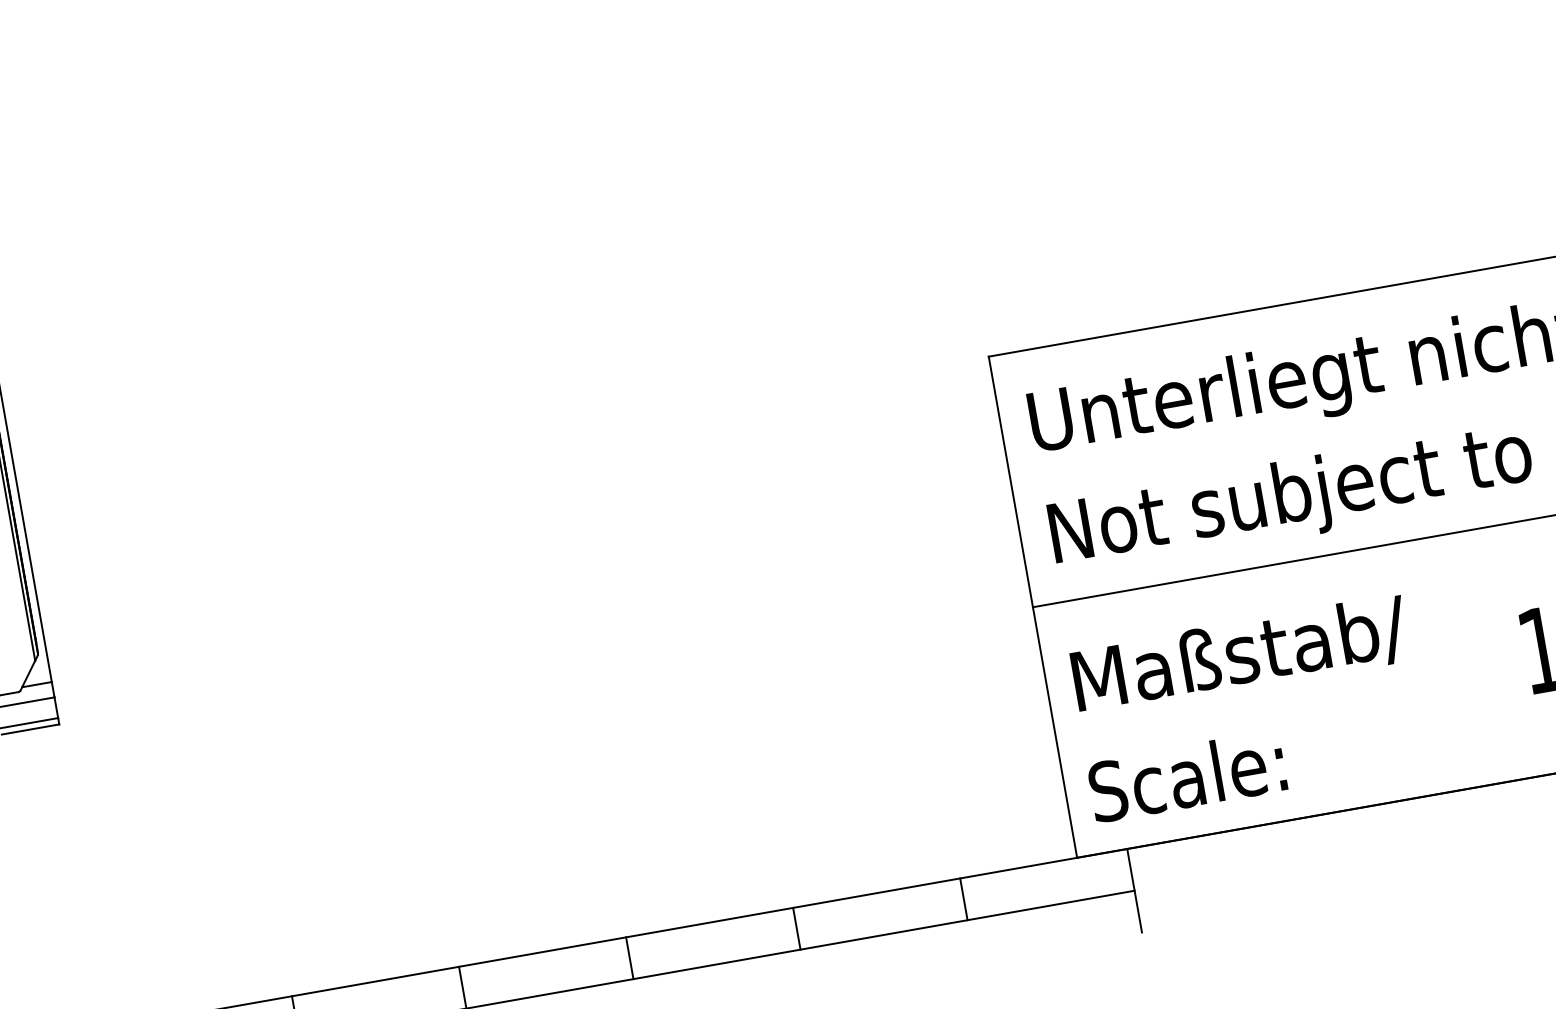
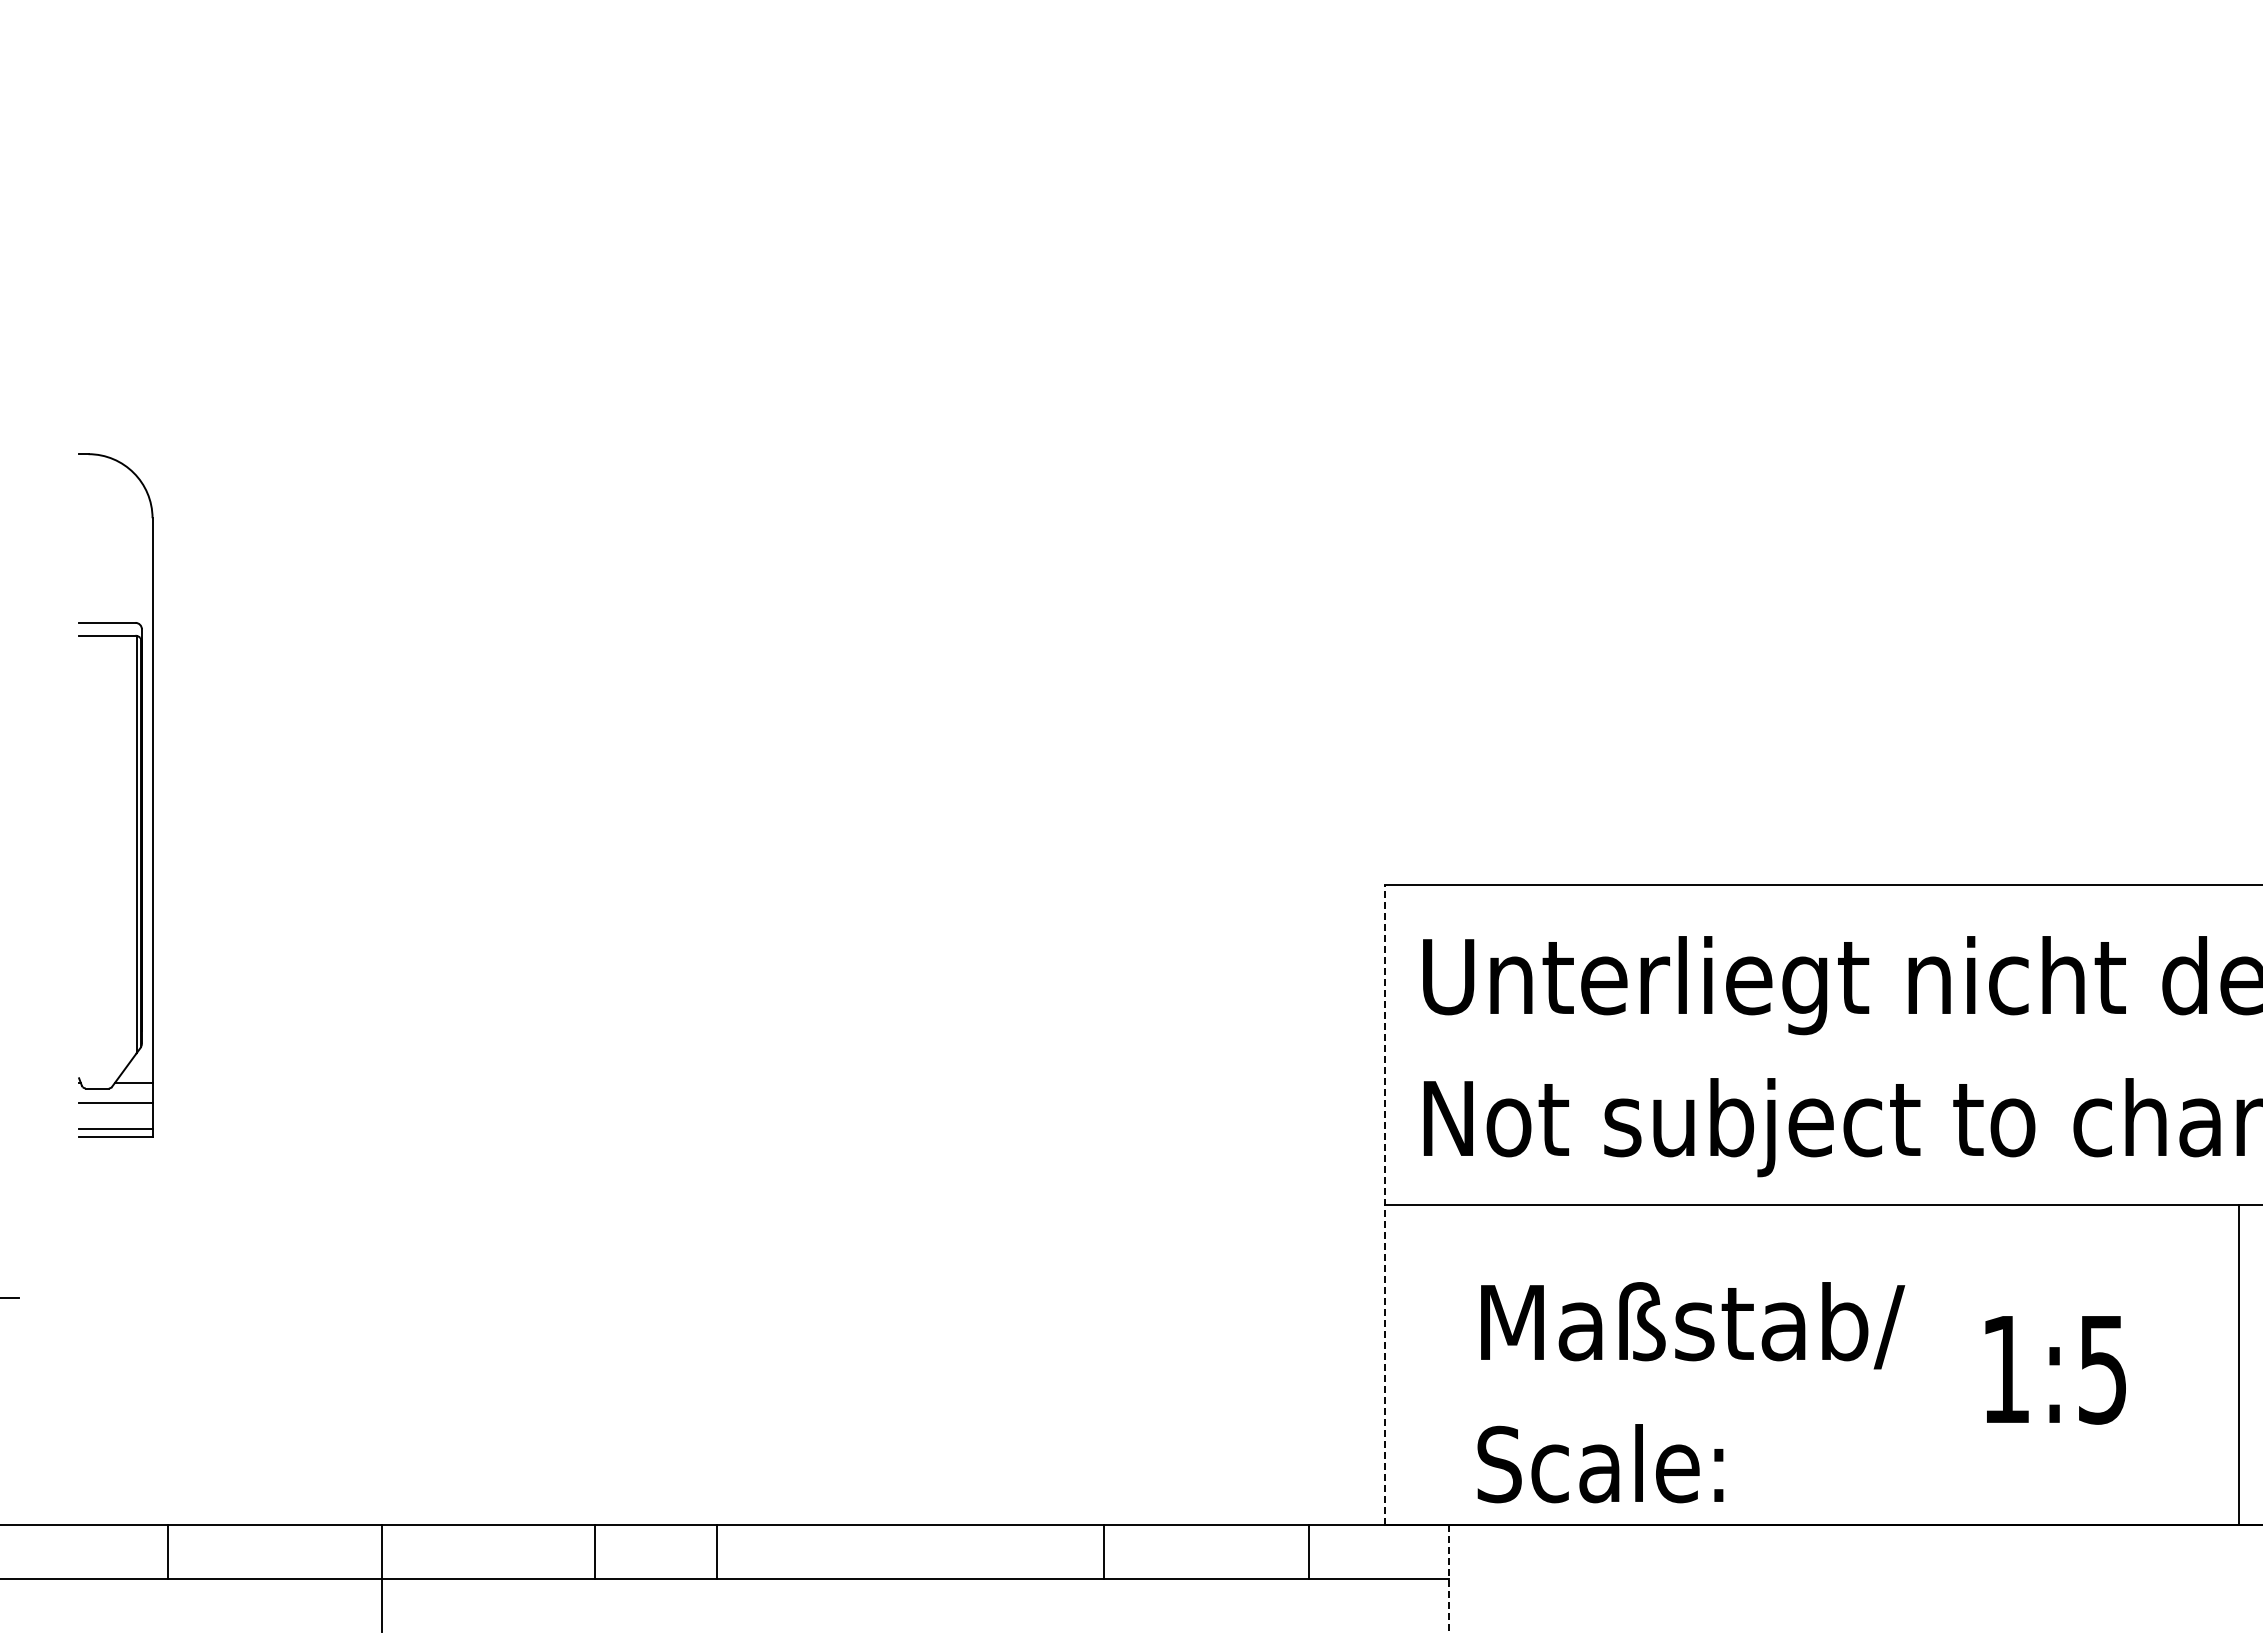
line: (1033, 606) -> (1385, 1204), solid -> dashed
text: (1248, 708) -> (1691, 1392), moved
line: (1134, 891) -> (1449, 1579), solid -> dashed
line: (963, 898) -> (1308, 1551), moved
line: (796, 928) -> (1104, 1551), moved
line: (629, 957) -> (716, 1551), moved

